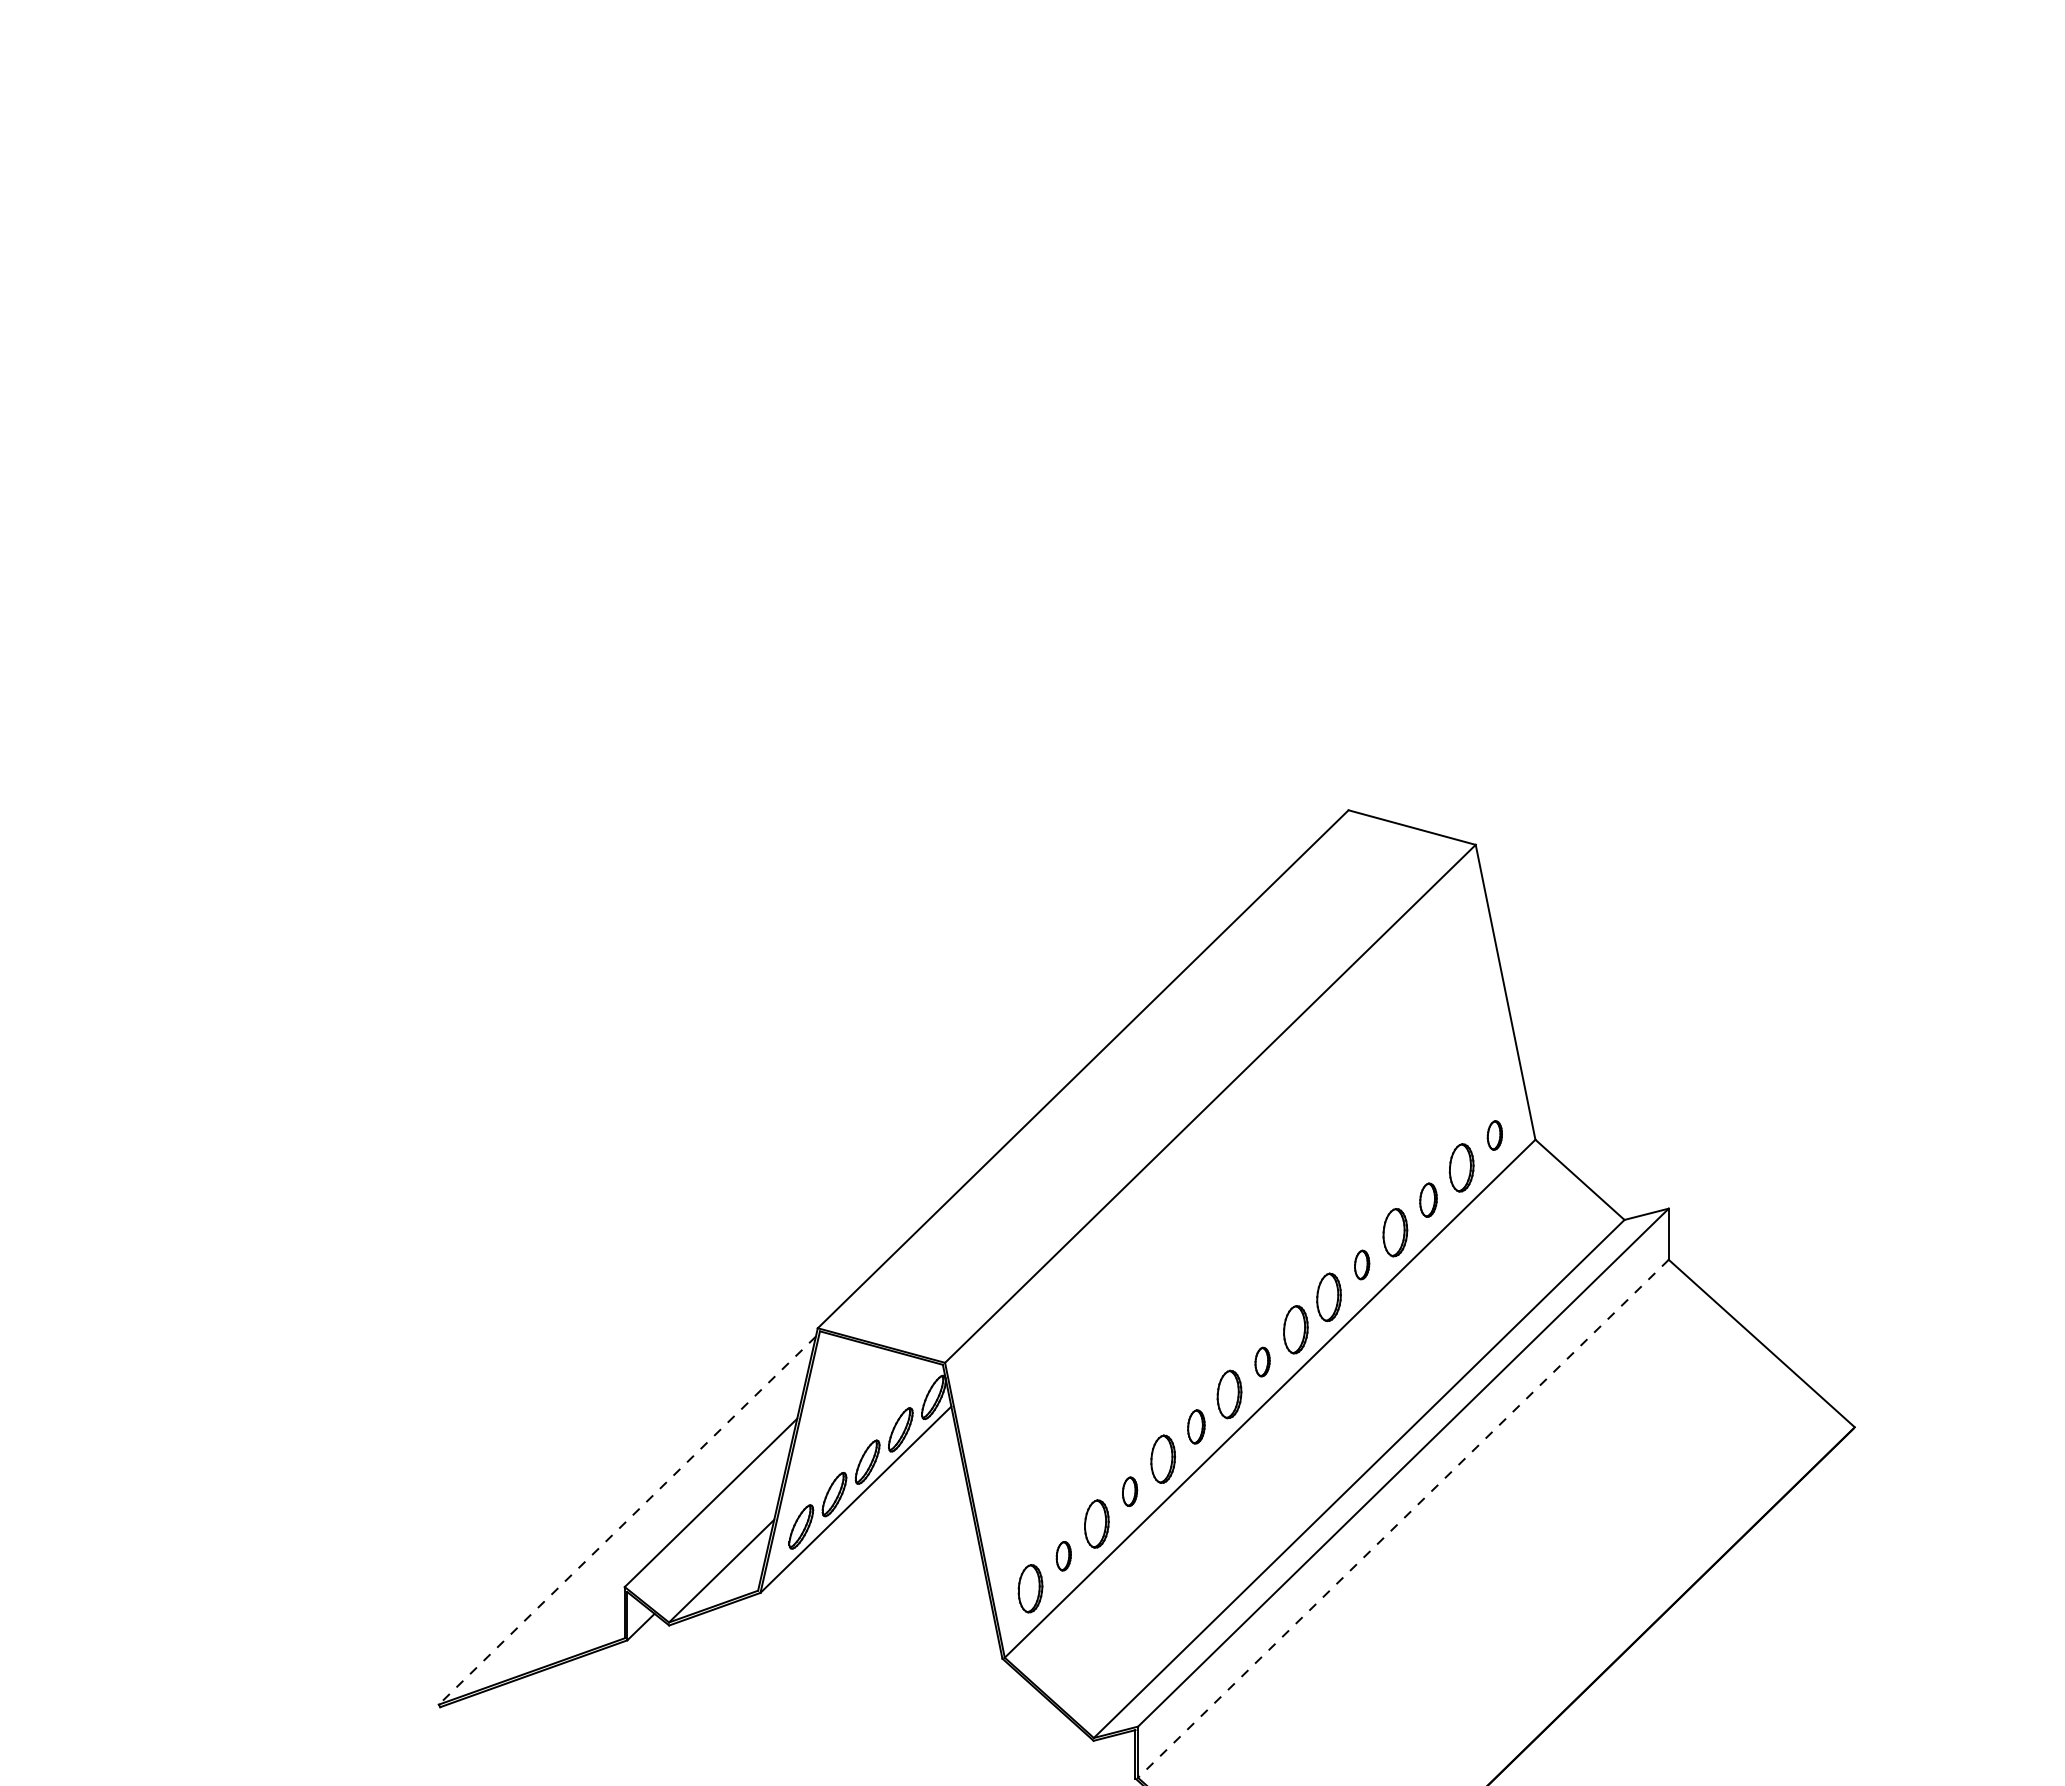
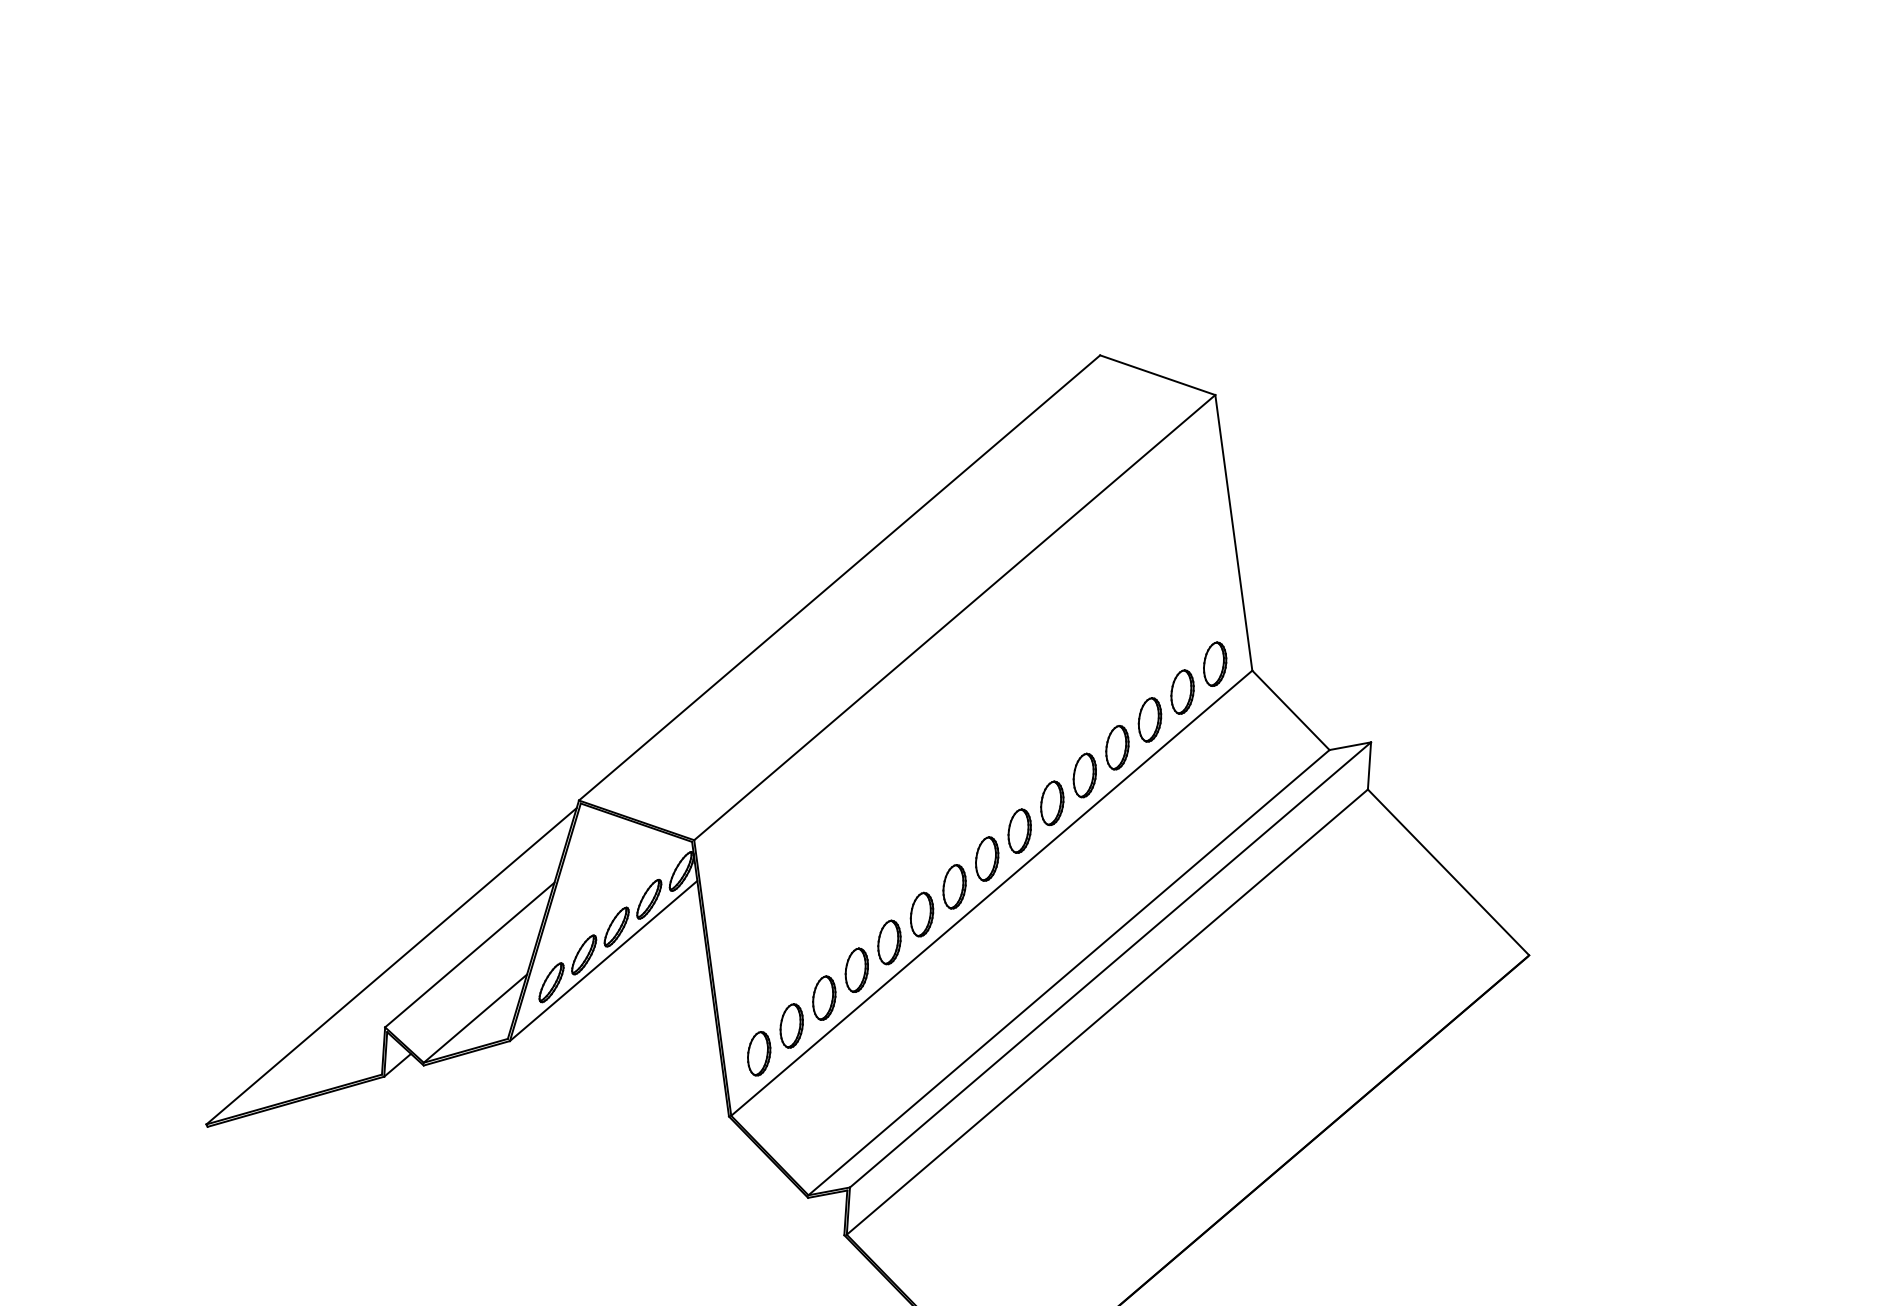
part: (1494, 1135) -> (1214, 664), size x1.67
part: (1428, 1199) -> (1150, 719), size x1.43
part: (1361, 1264) -> (1084, 775), size x1.67
part: (1262, 1361) -> (987, 858), size x1.67
part: (1196, 1426) -> (922, 914), size x1.43
part: (1129, 1491) -> (856, 970), size x1.67
line: (1403, 1518) -> (1107, 1011), dashed -> solid
line: (627, 1520) -> (391, 966), dashed -> solid
part: (1063, 1555) -> (791, 1025), size x1.67

